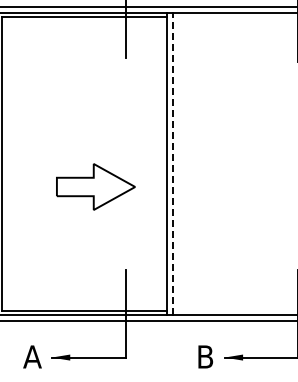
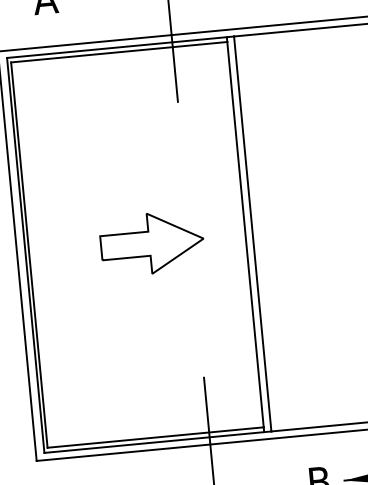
line: (172, 163) -> (252, 233), dashed -> solid
part: (95, 186) -> (151, 242), moved

